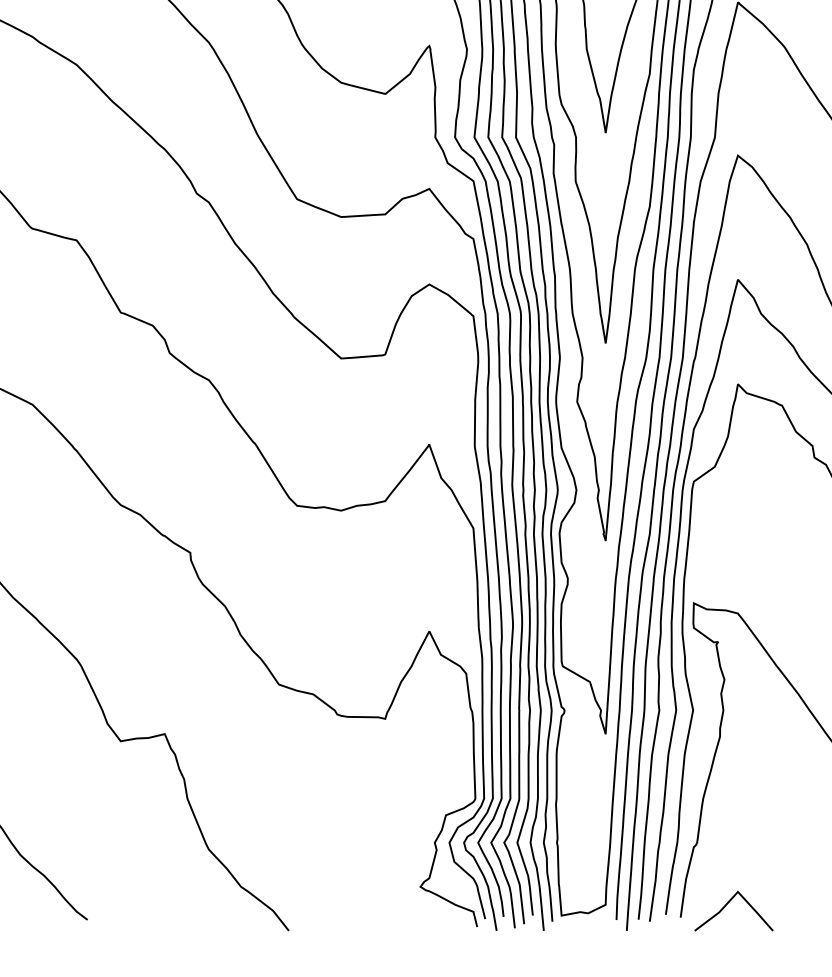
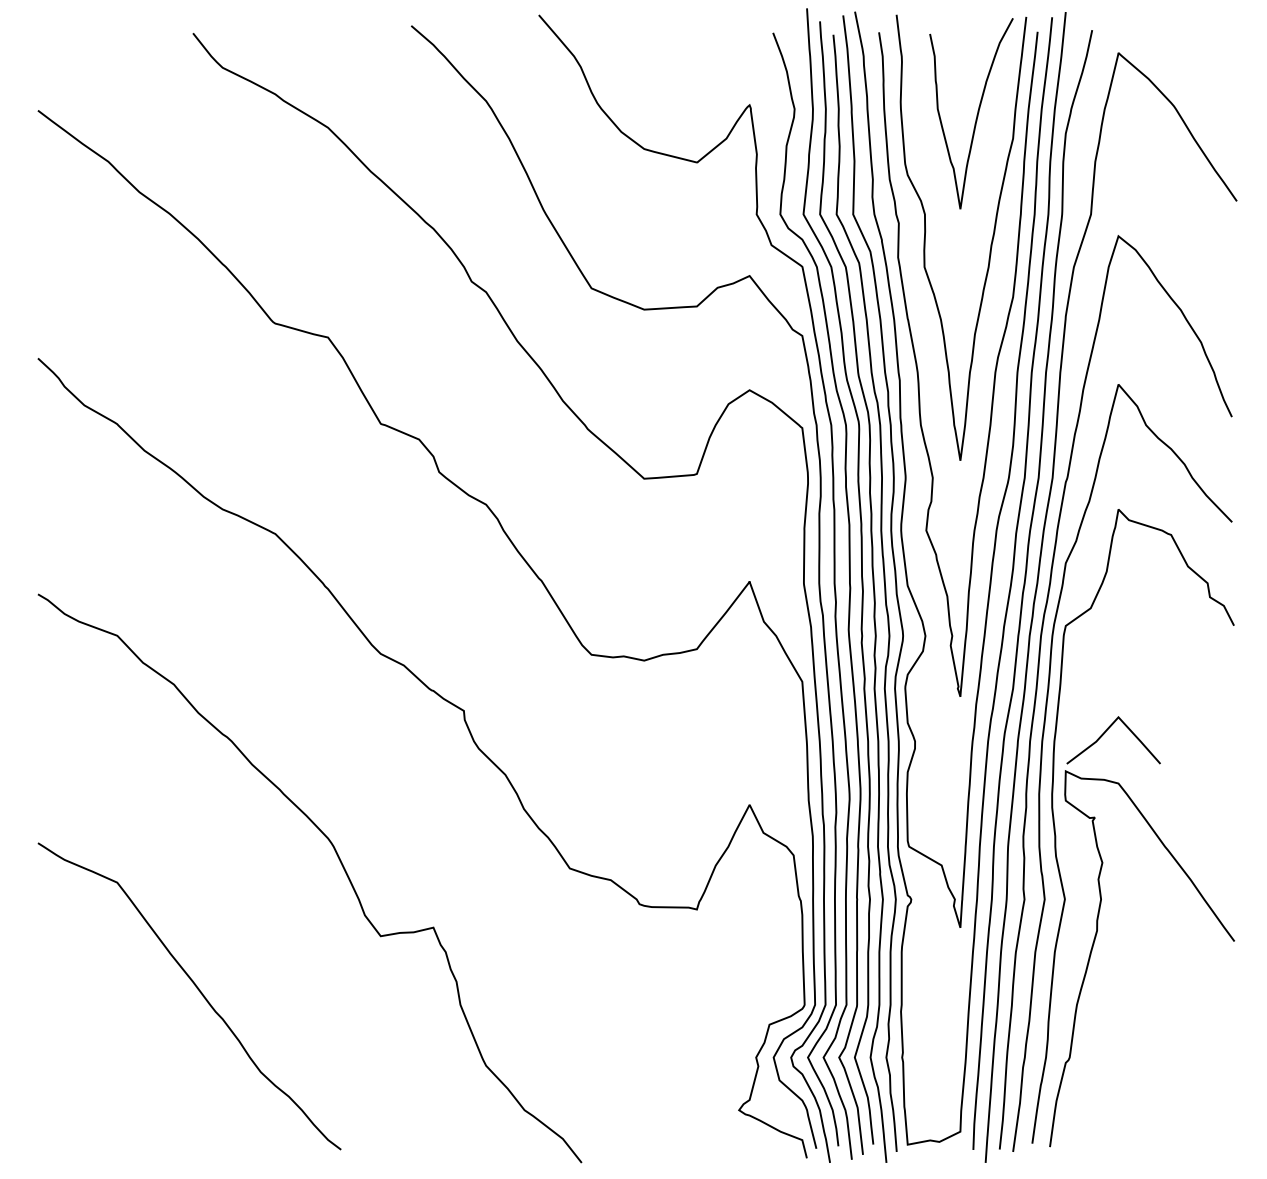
line: (727, 905) -> (1105, 733), moved

